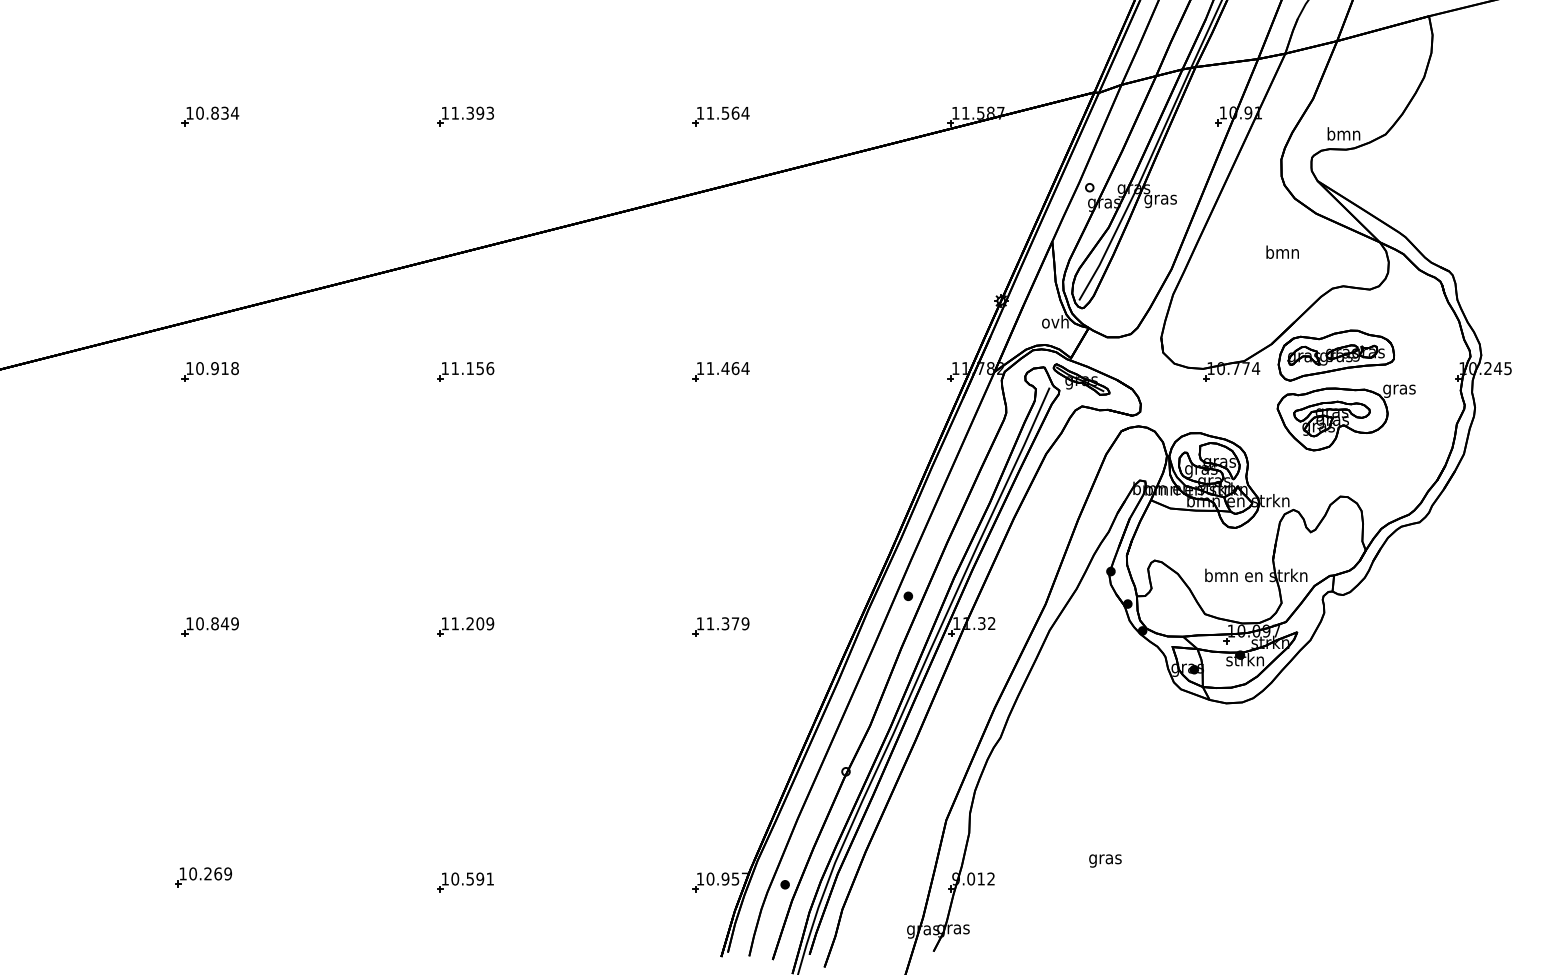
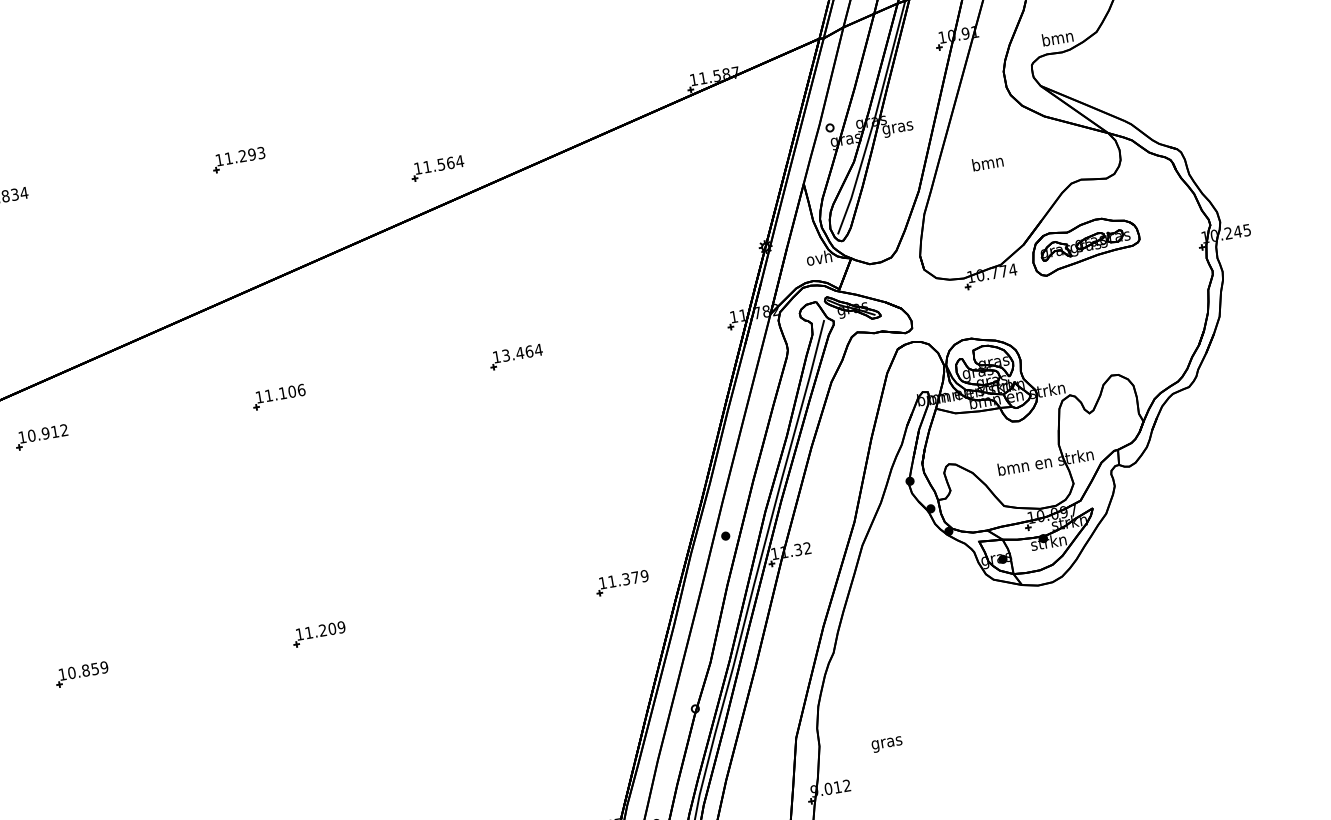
text: (469, 113) -> (242, 156), 11.393 -> 11.293
part: (720, 116) -> (437, 168), moved
text: (1282, 251) -> (987, 162), moved
text: (234, 368) -> (63, 430), 10.918 -> 10.912
text: (480, 368) -> (292, 391), 11.156 -> 11.106
text: (710, 368) -> (506, 355), 11.464 -> 13.464
part: (1345, 417) -> (1103, 301), removed
text: (224, 623) -> (94, 668), 10.849 -> 10.859
part: (720, 626) -> (621, 582), moved
text: (1105, 860) -> (887, 744), moved

